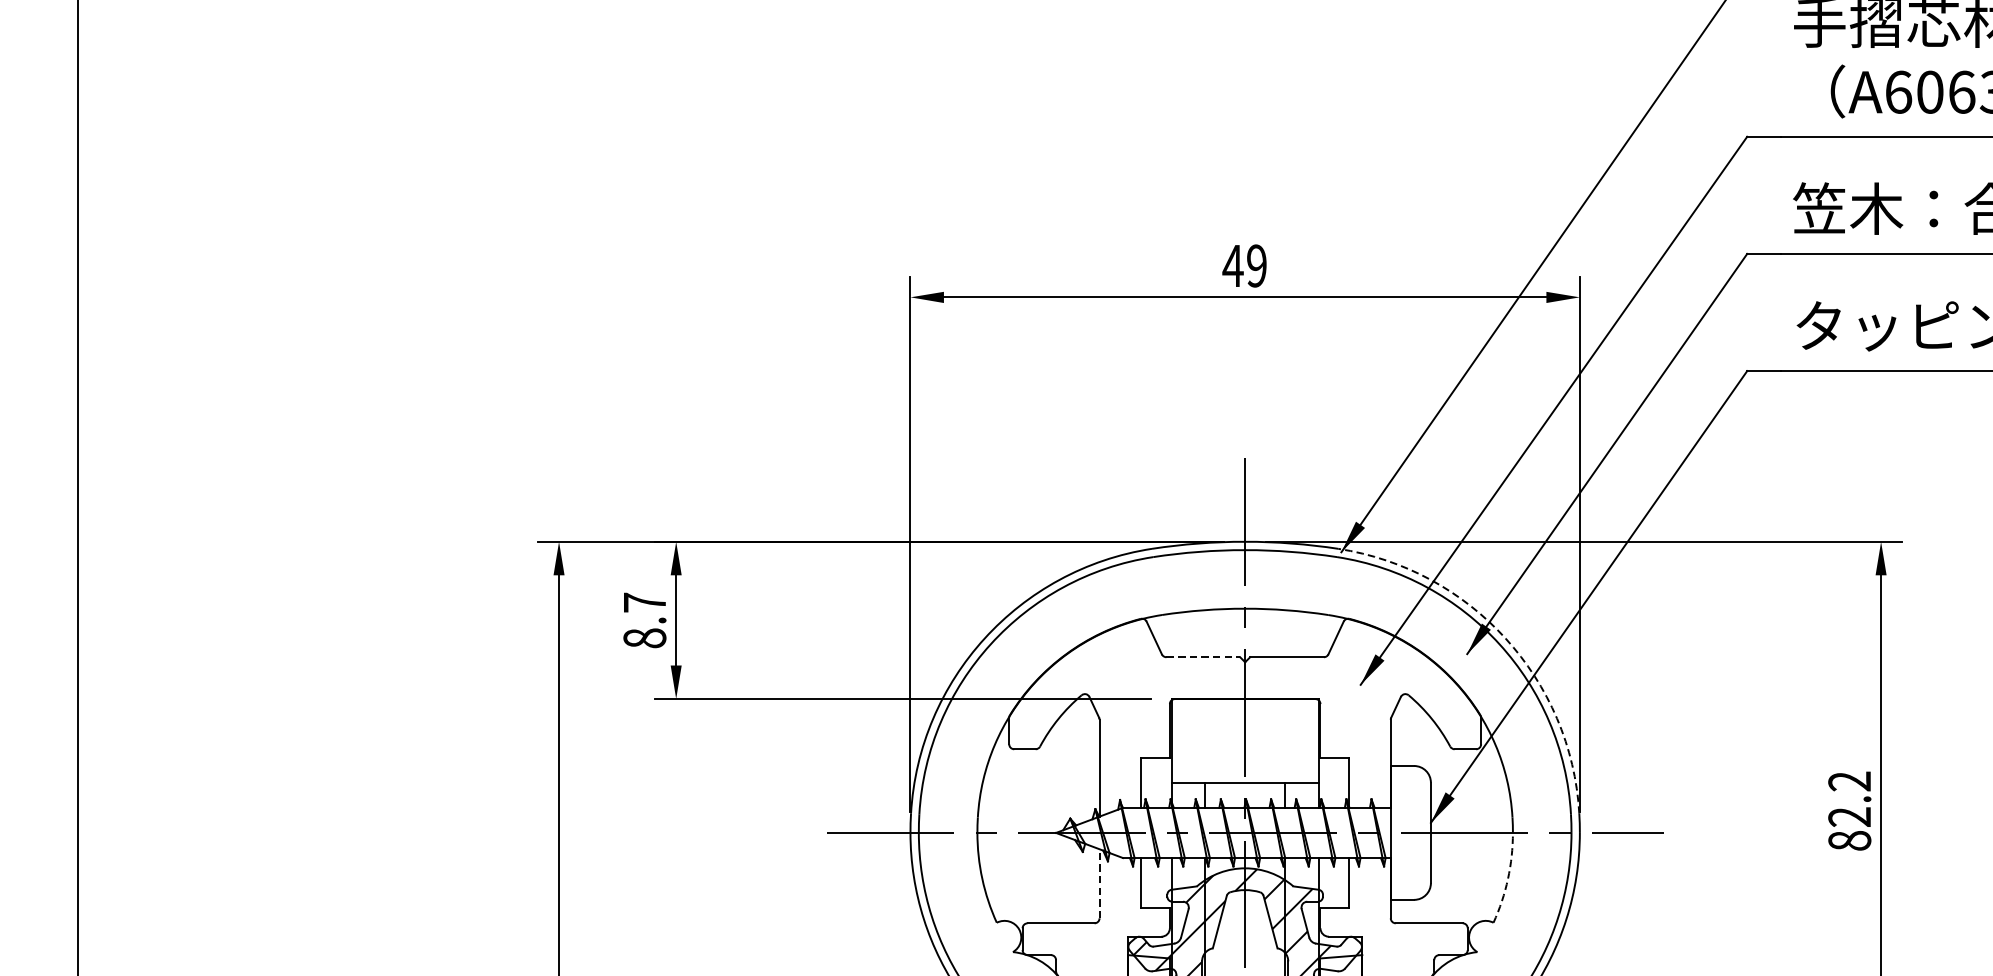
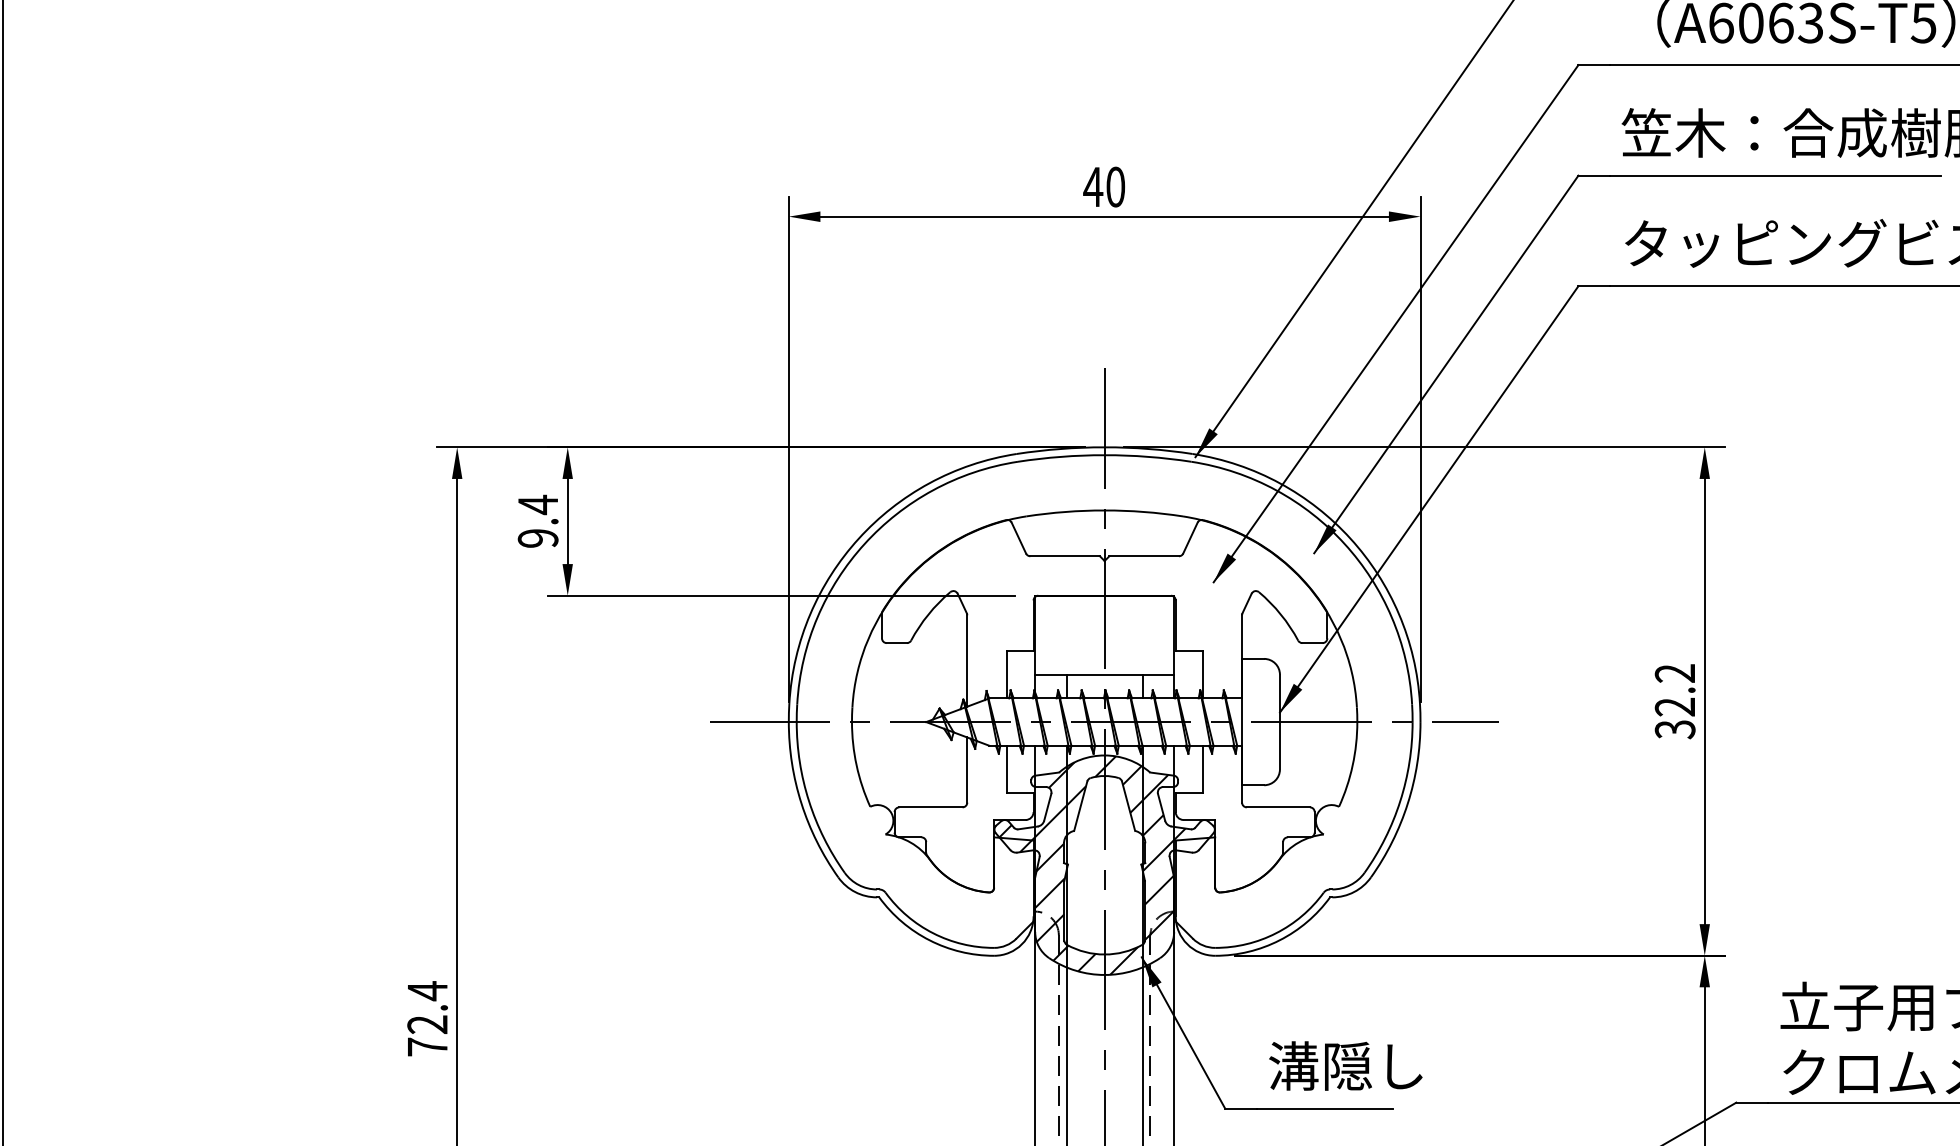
text: (1256, 265) -> (1115, 186), 49 -> 40
text: (644, 619) -> (537, 520), 8.7 -> 9.4
arc: (1505, 638) -> (1350, 538), dashed -> solid
line: (1203, 657) -> (1065, 556), dashed -> solid
text: (1849, 840) -> (1674, 729), 82.2 -> 32.2
arc: (1507, 878) -> (1352, 765), dashed -> solid
line: (1099, 884) -> (967, 770), dashed -> solid

